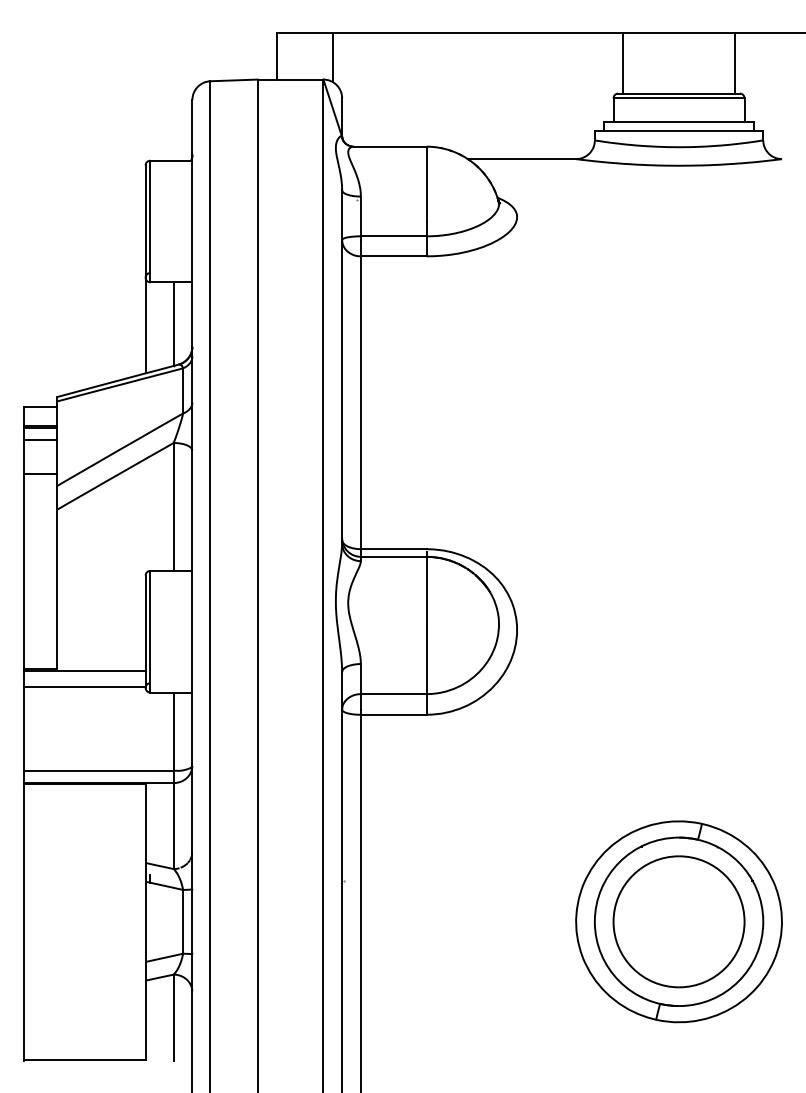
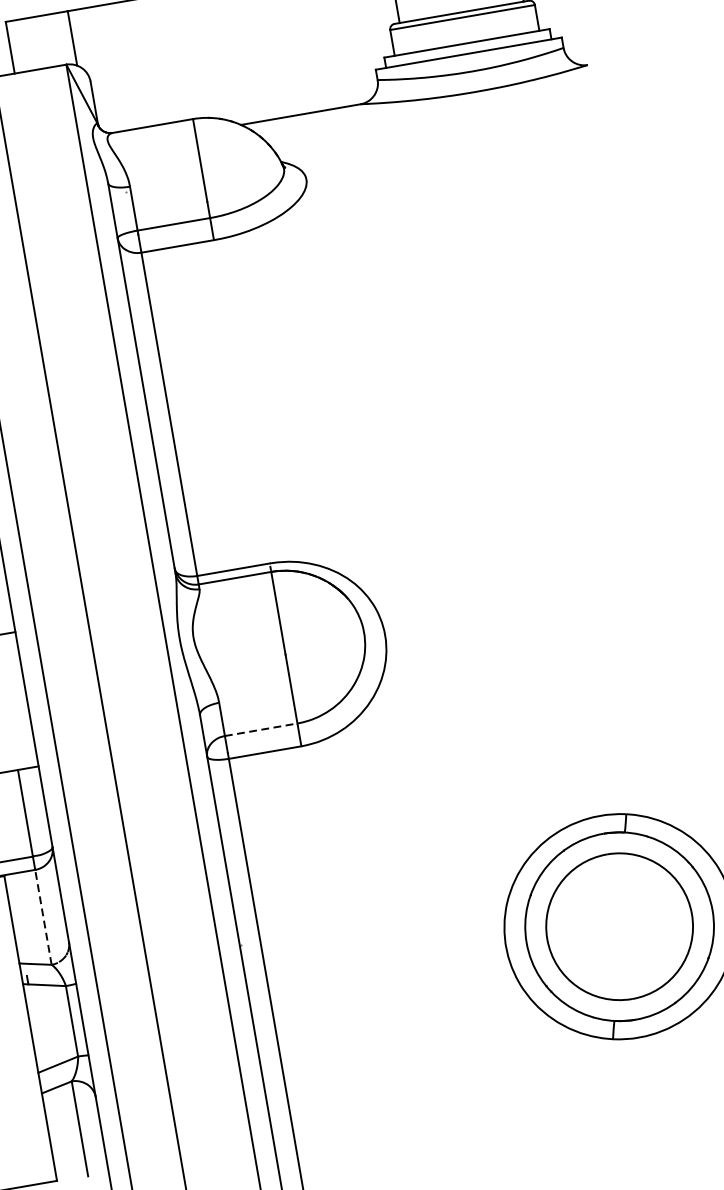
line: (393, 694) -> (261, 730), solid -> dashed
line: (173, 825) -> (43, 916), solid -> dashed

